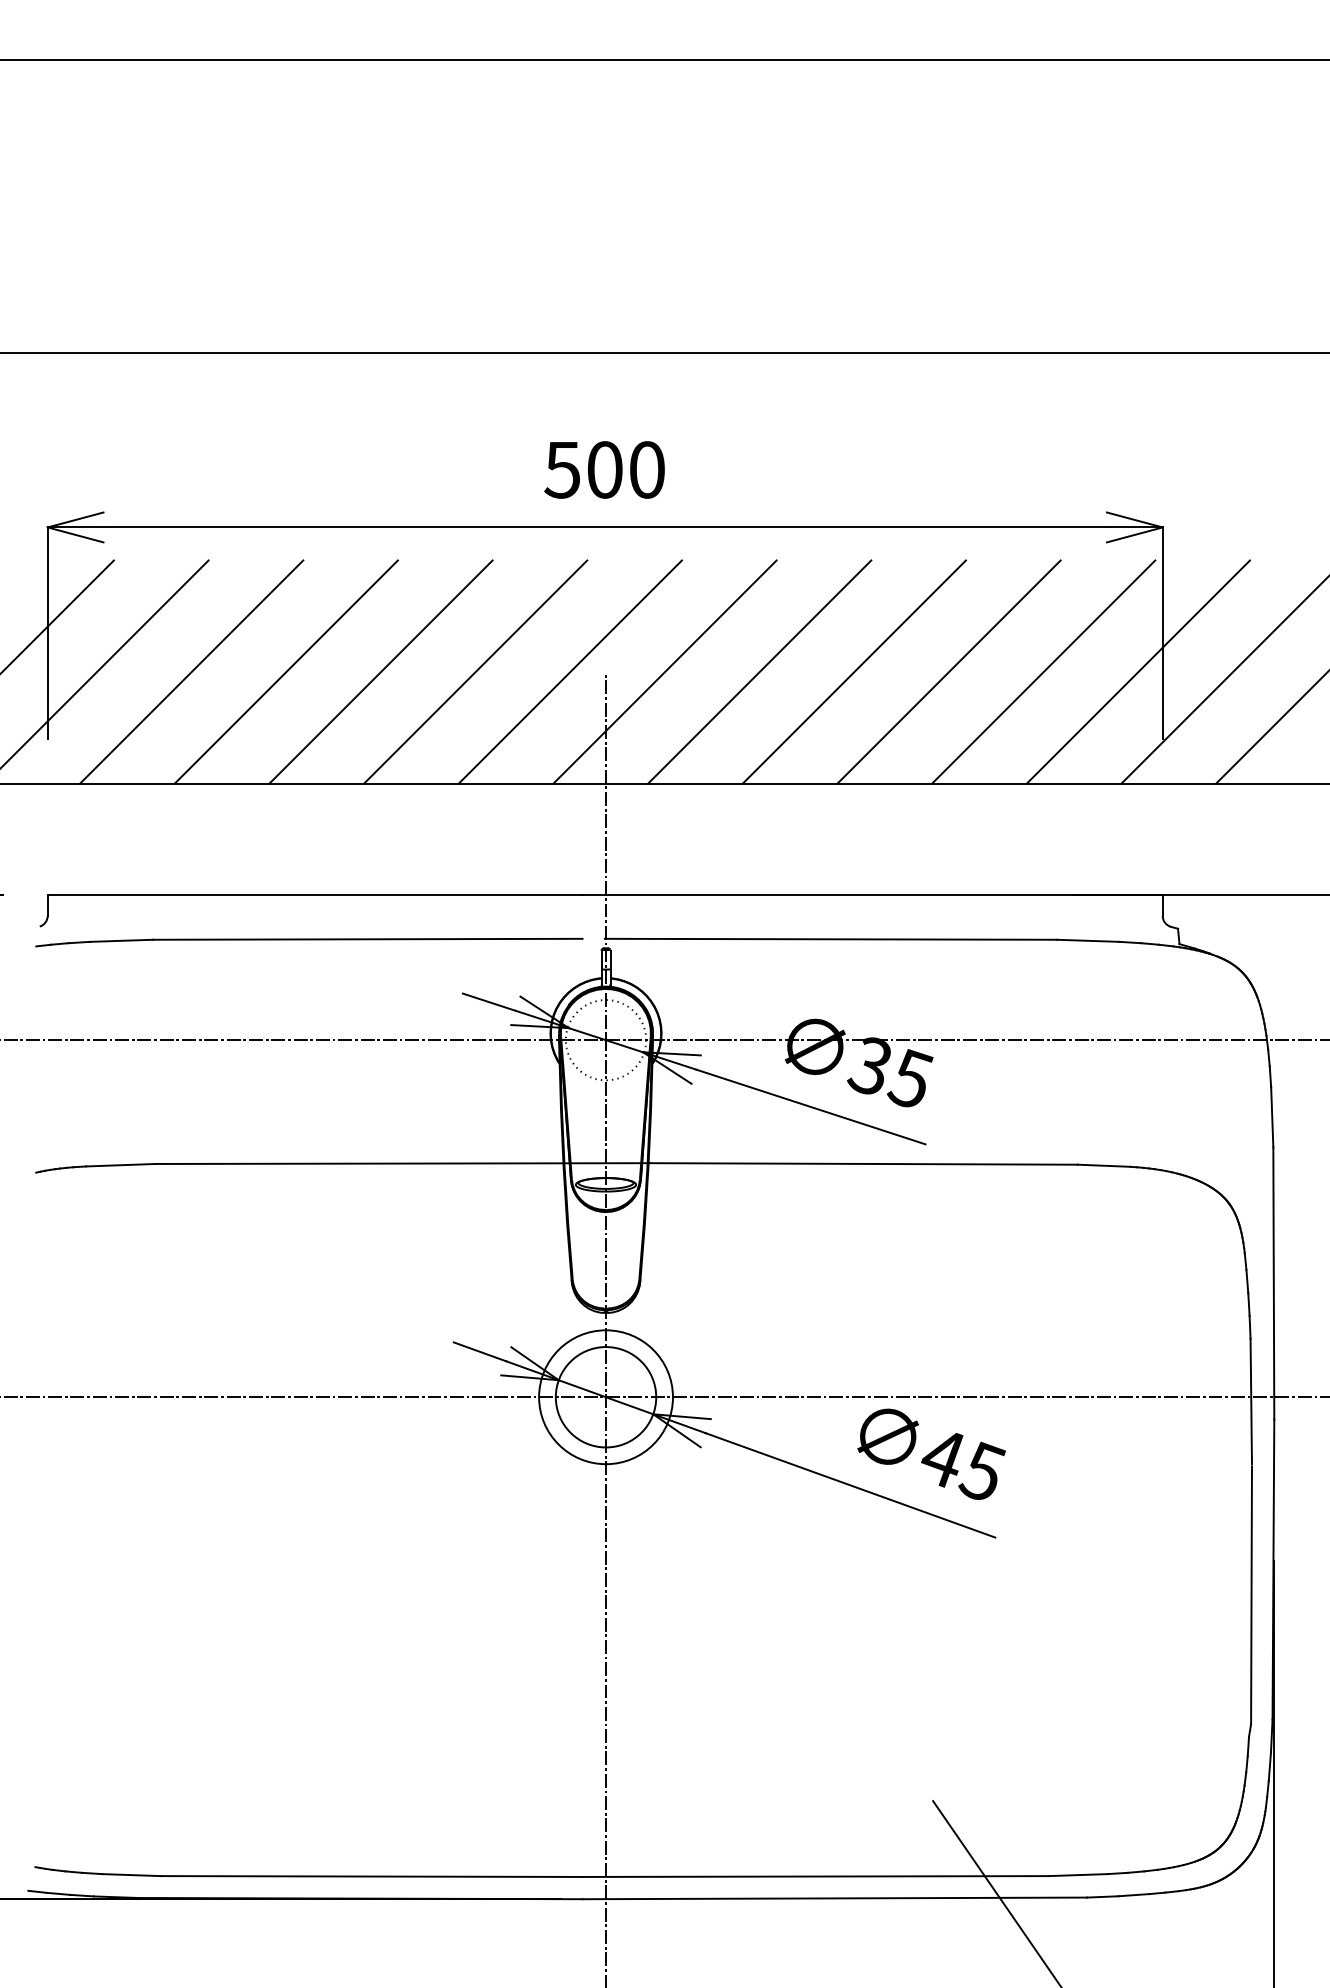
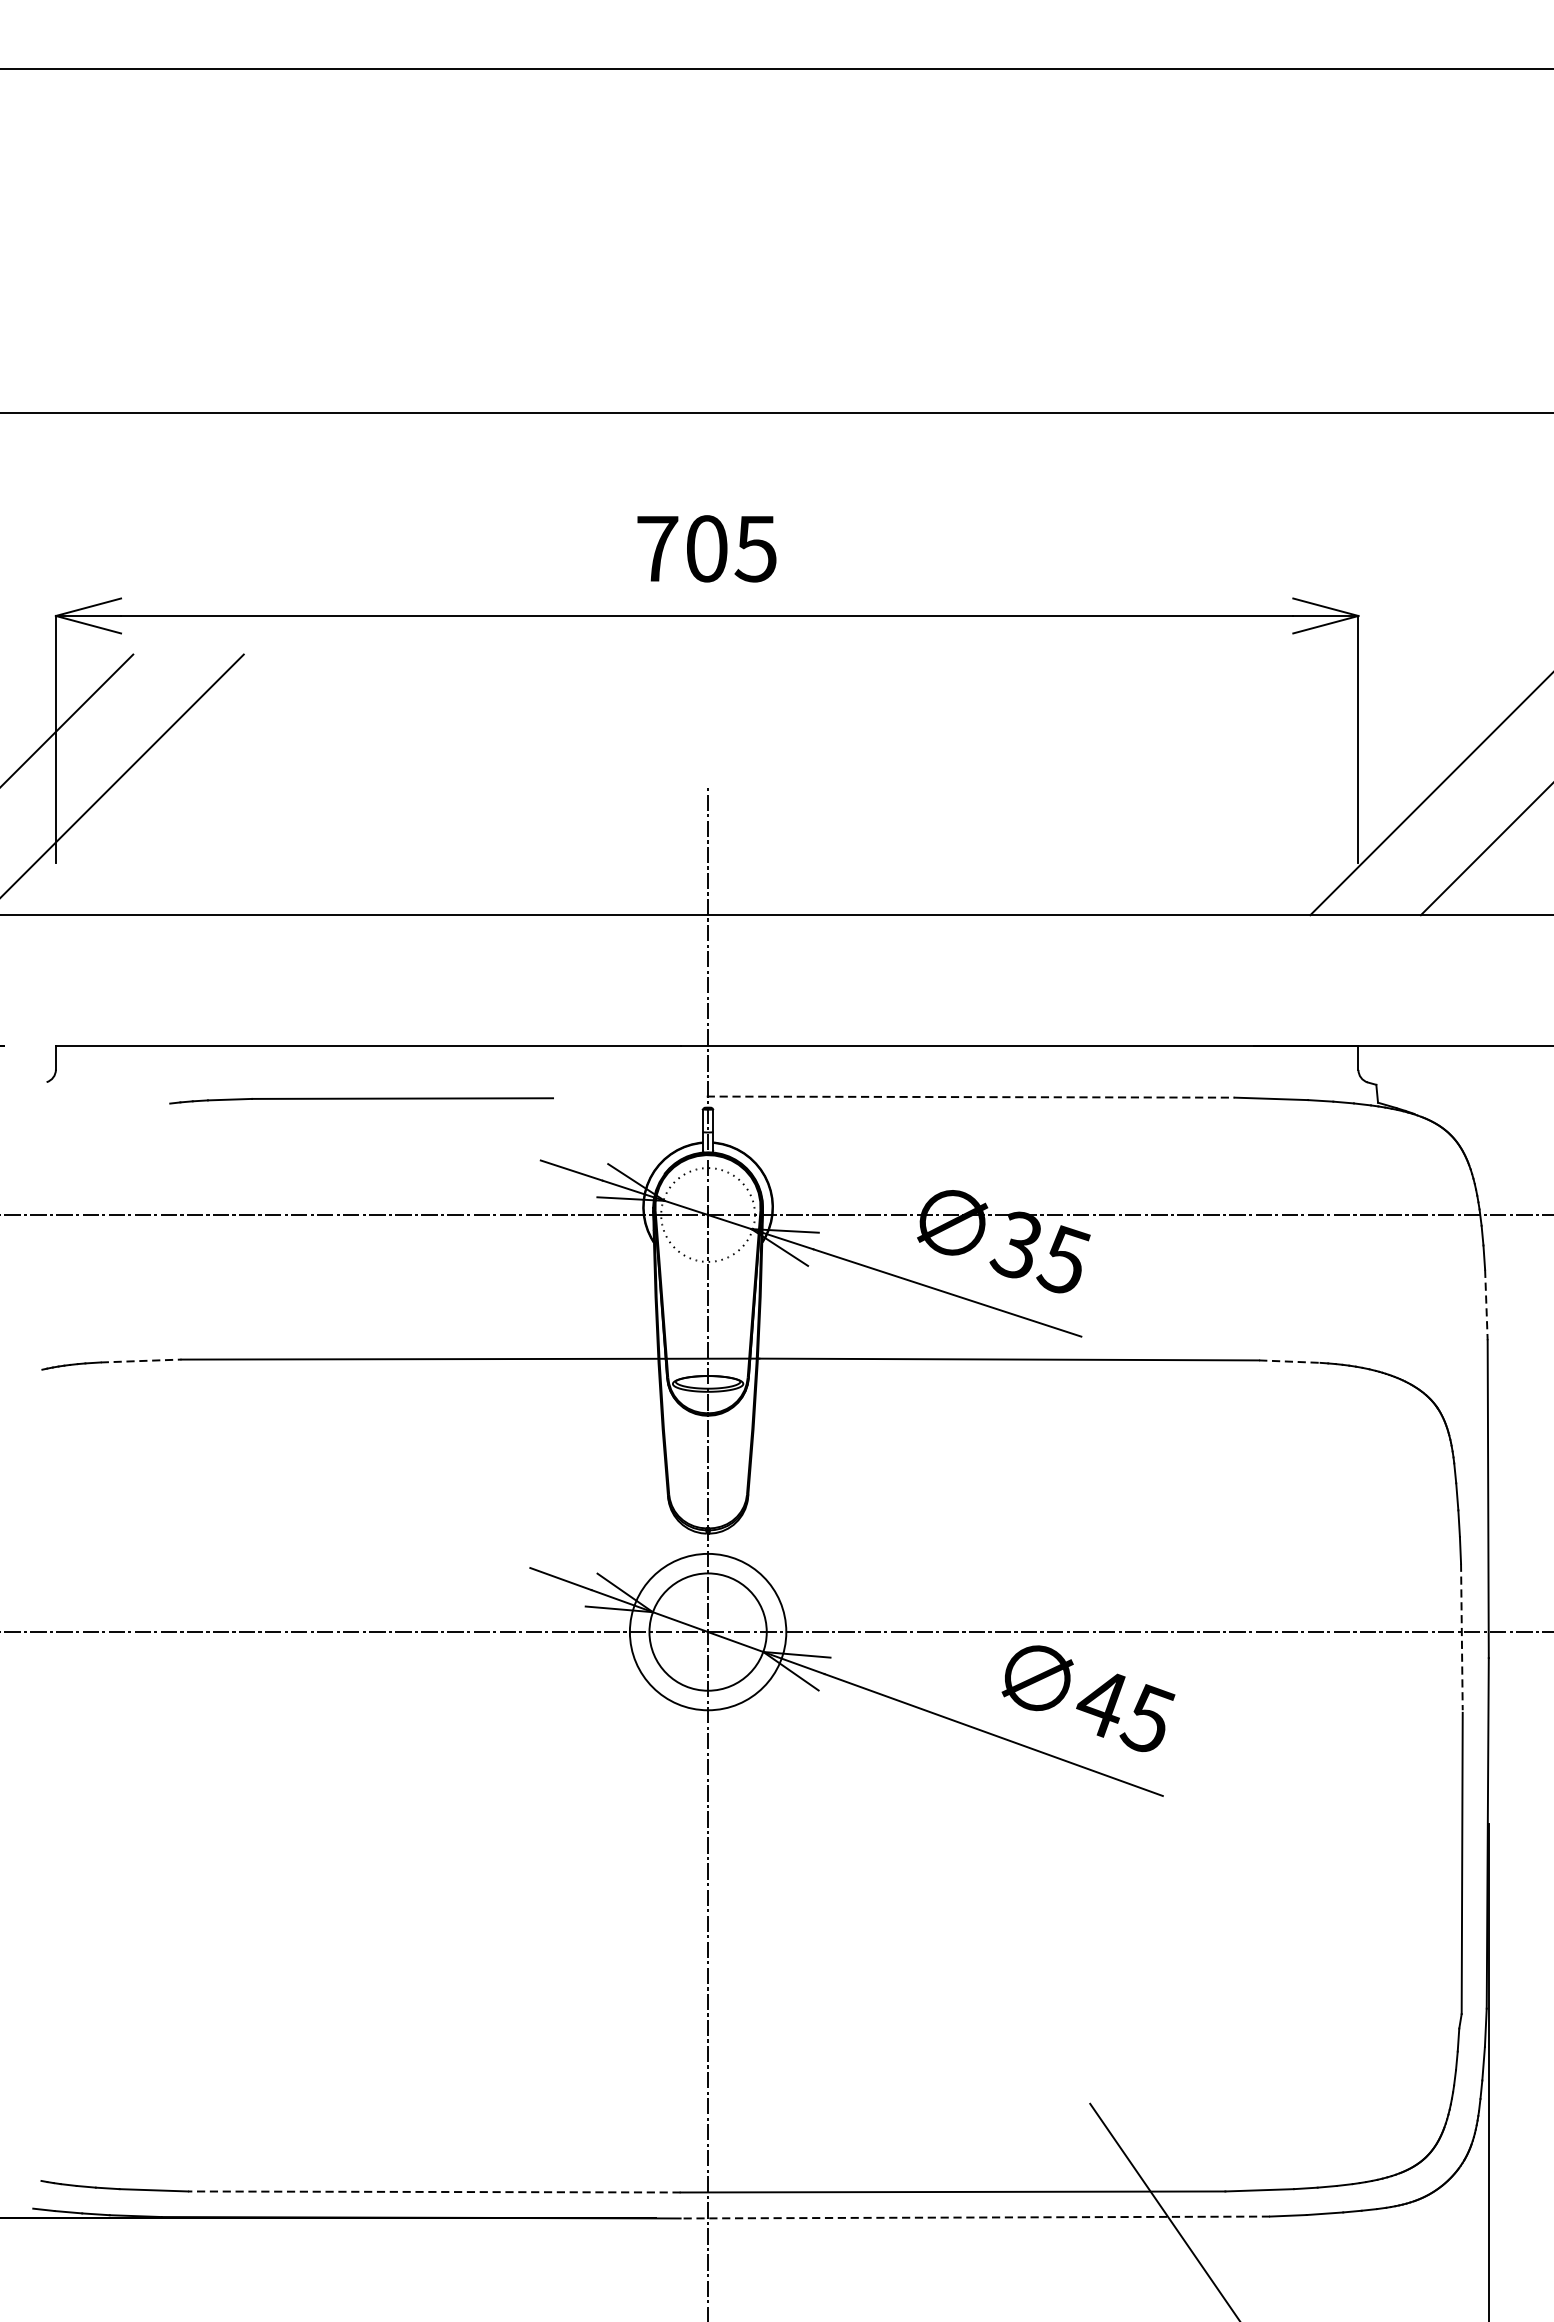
text: (604, 469) -> (706, 548), 500 -> 705
line: (191, 671) -> (223, 784), removed
line: (285, 671) -> (333, 784), removed
line: (380, 671) -> (444, 784), removed
line: (475, 671) -> (555, 784), removed
line: (569, 671) -> (665, 784), removed
line: (664, 671) -> (776, 784), removed
line: (759, 671) -> (887, 784), removed
line: (853, 671) -> (997, 784), removed
line: (948, 671) -> (1108, 784), removed
line: (1043, 671) -> (1219, 784), removed
line: (1137, 671) -> (1328, 784), removed
line: (830, 939) -> (970, 1097), solid -> dashed
part: (309, 942) -> (361, 1100), size x0.6
line: (1272, 1117) -> (1486, 1305), solid -> dashed
line: (120, 1165) -> (140, 1361), solid -> dashed
line: (1104, 1165) -> (1290, 1361), solid -> dashed
line: (1251, 1401) -> (1462, 1637), solid -> dashed
line: (371, 1876) -> (434, 2191), solid -> dashed
line: (834, 1898) -> (975, 2217), solid -> dashed

